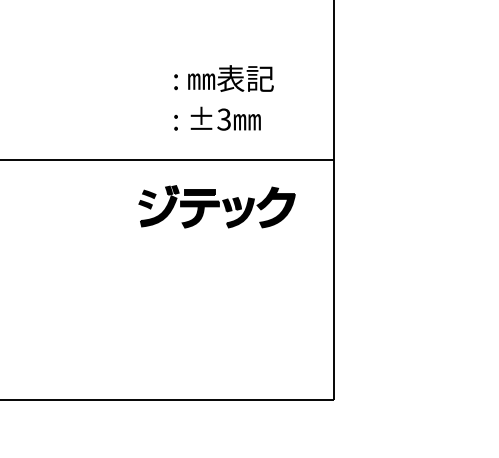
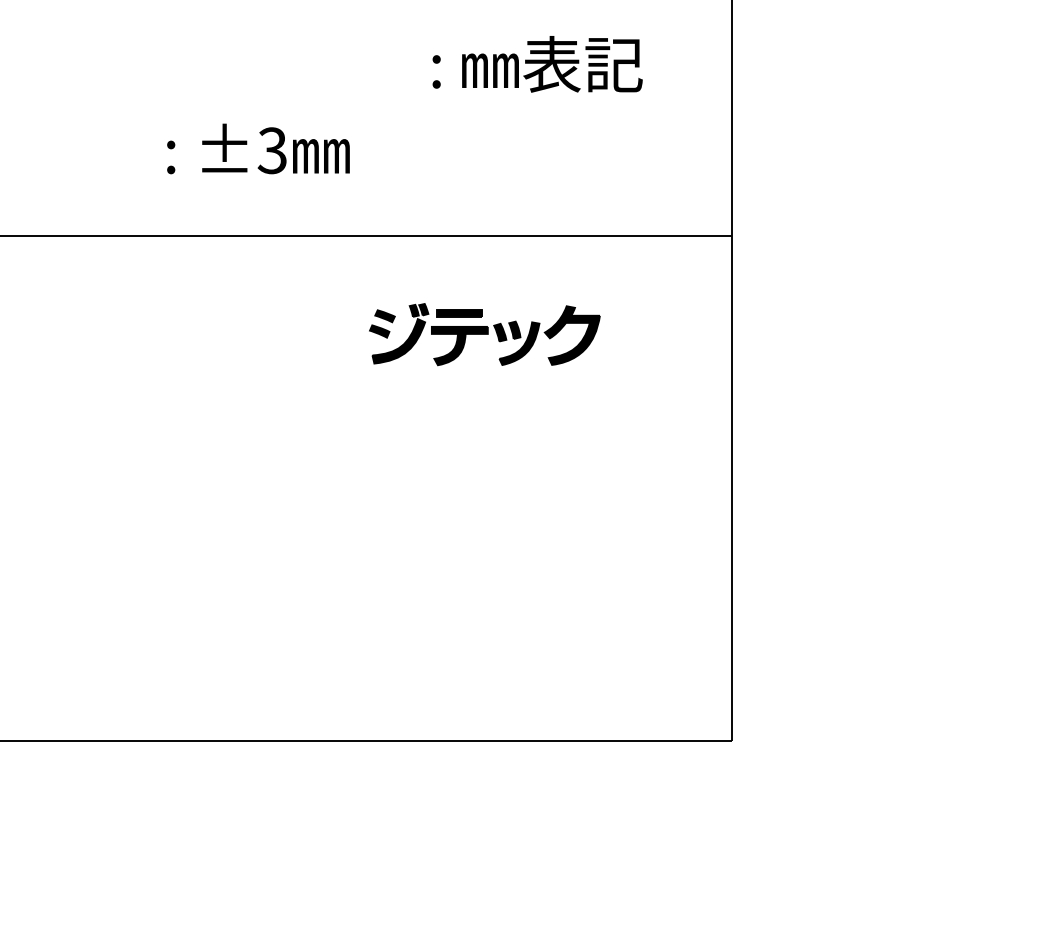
text: (223, 78) -> (536, 64), moved
text: (217, 118) -> (258, 148), moved
part: (216, 206) -> (483, 333), size x0.7

